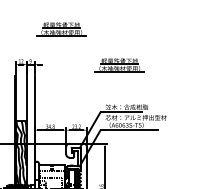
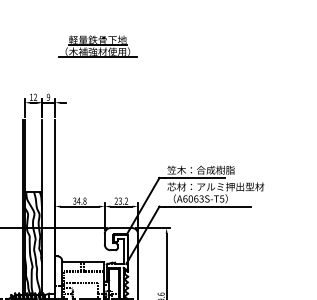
part: (119, 65) -> (189, 104), removed

